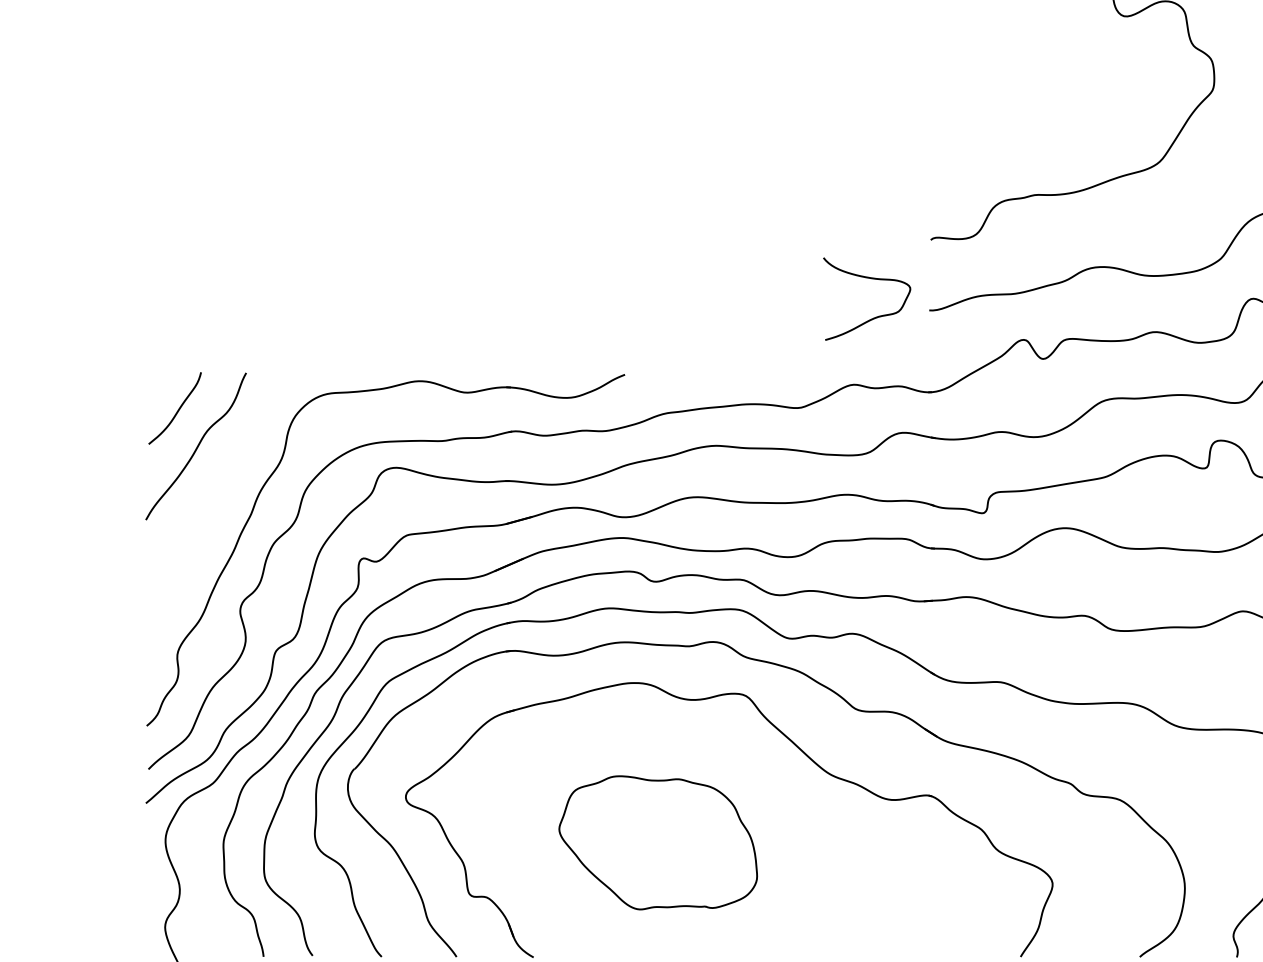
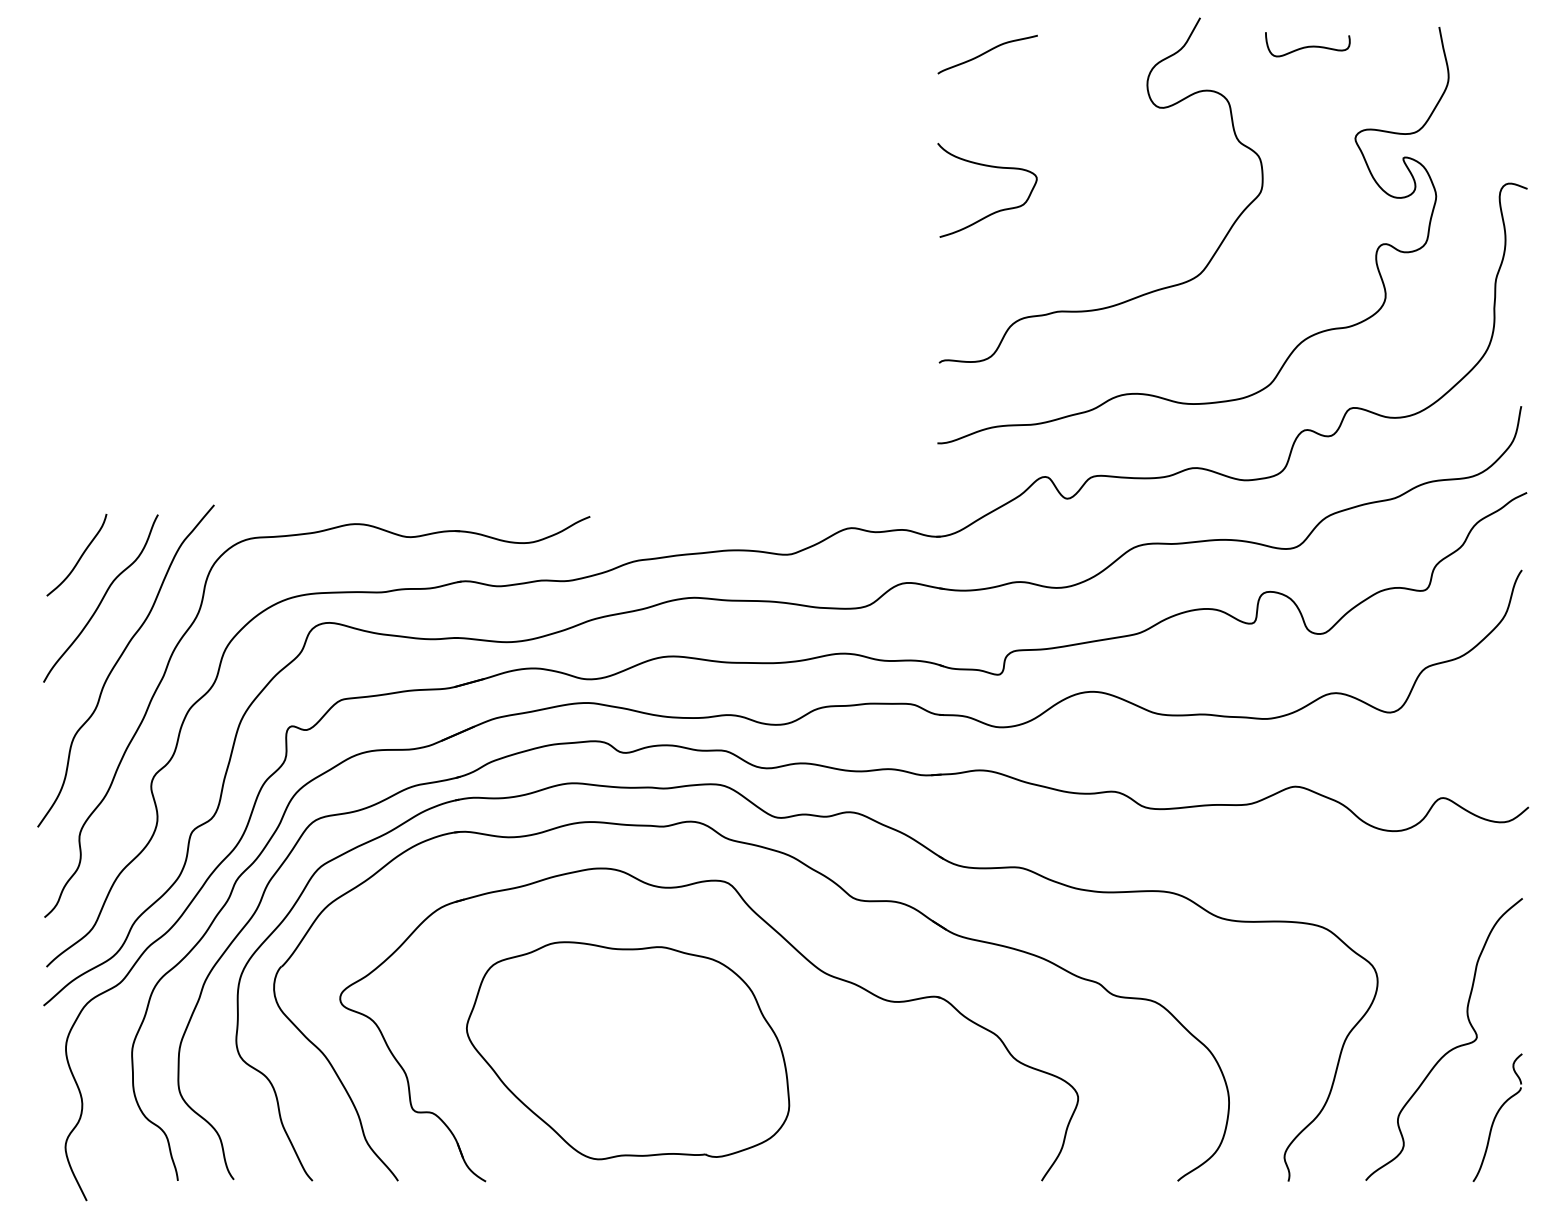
curve: (873, 317) -> (994, 211), moved
curve: (212, 500) -> (119, 660), added
part: (658, 842) -> (628, 1050), size x1.43

